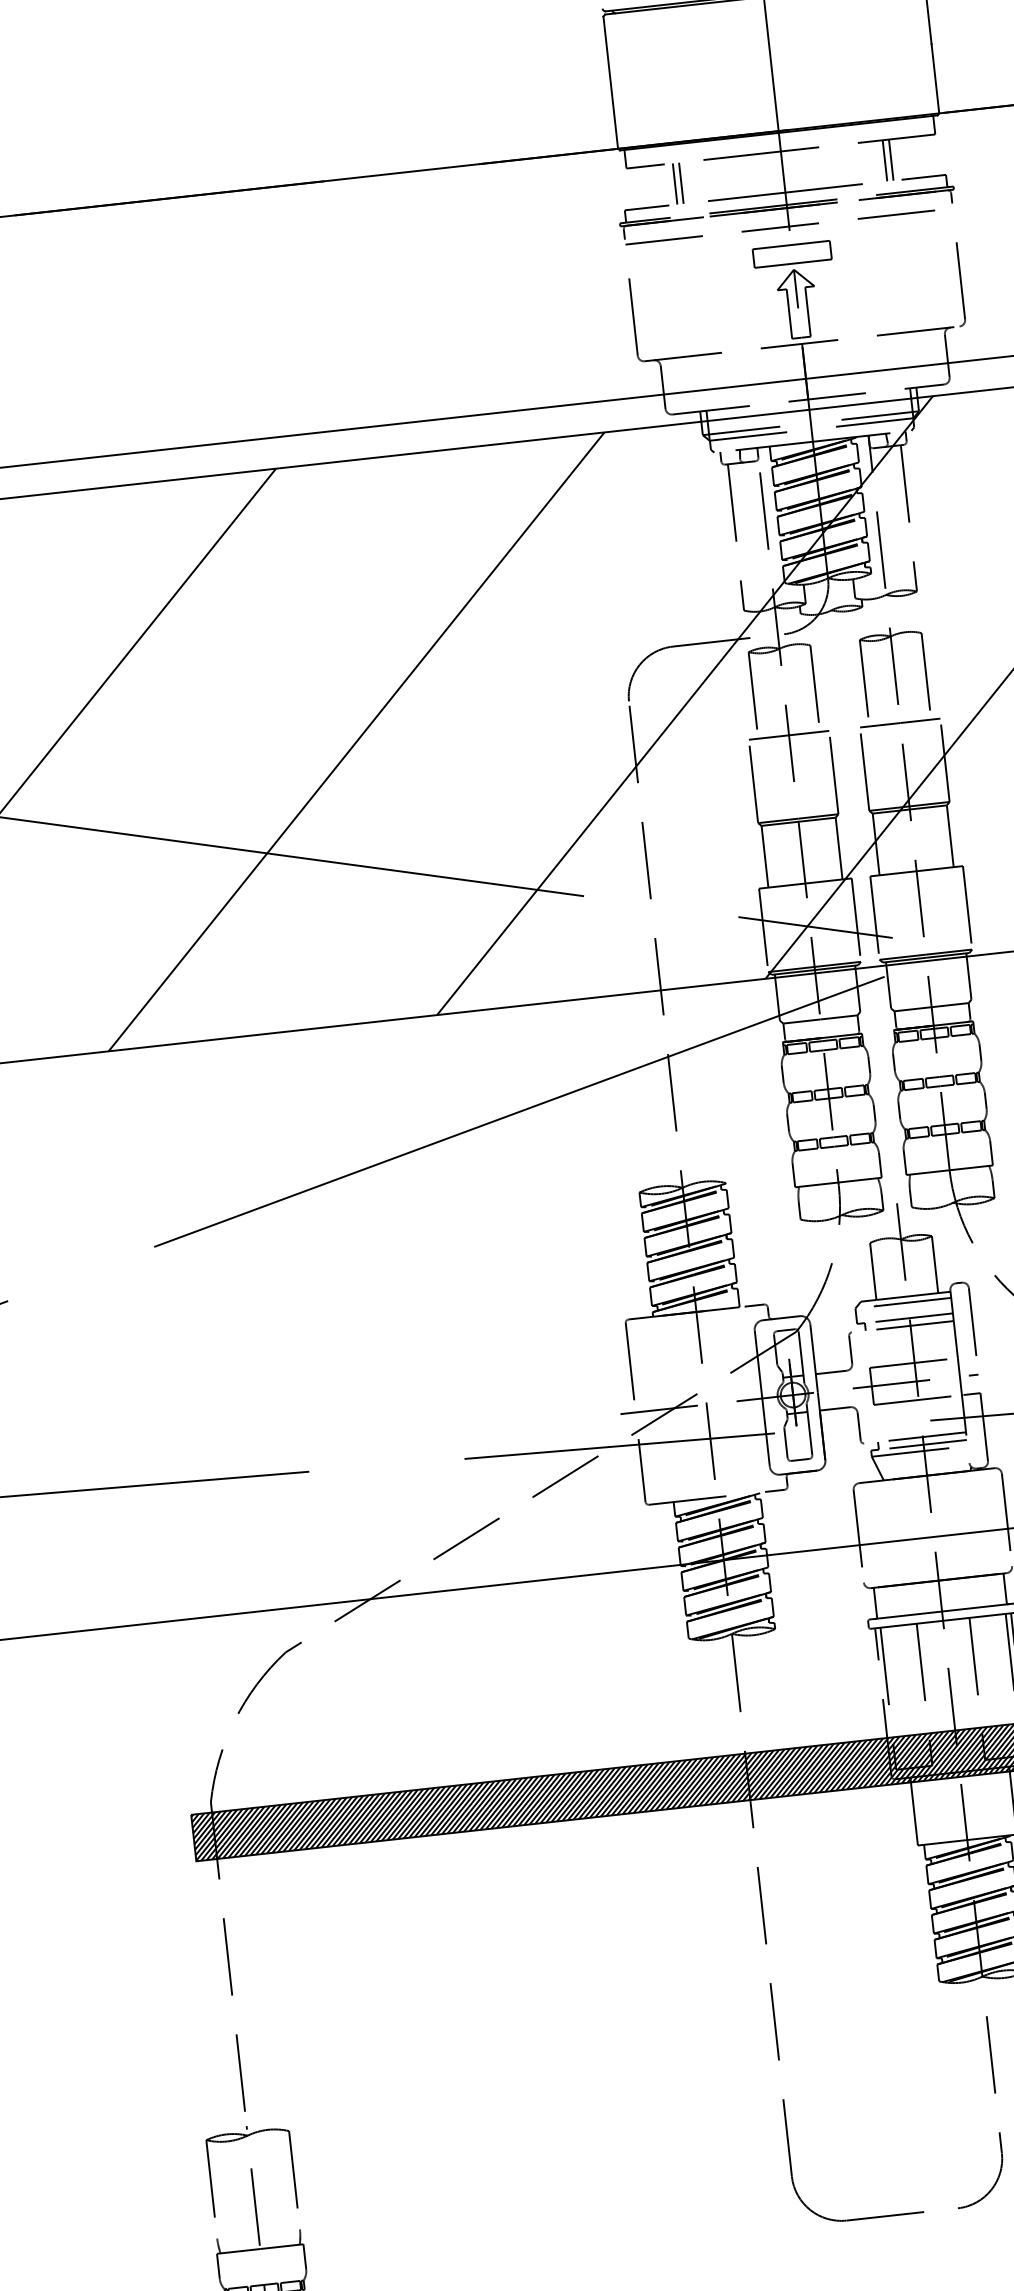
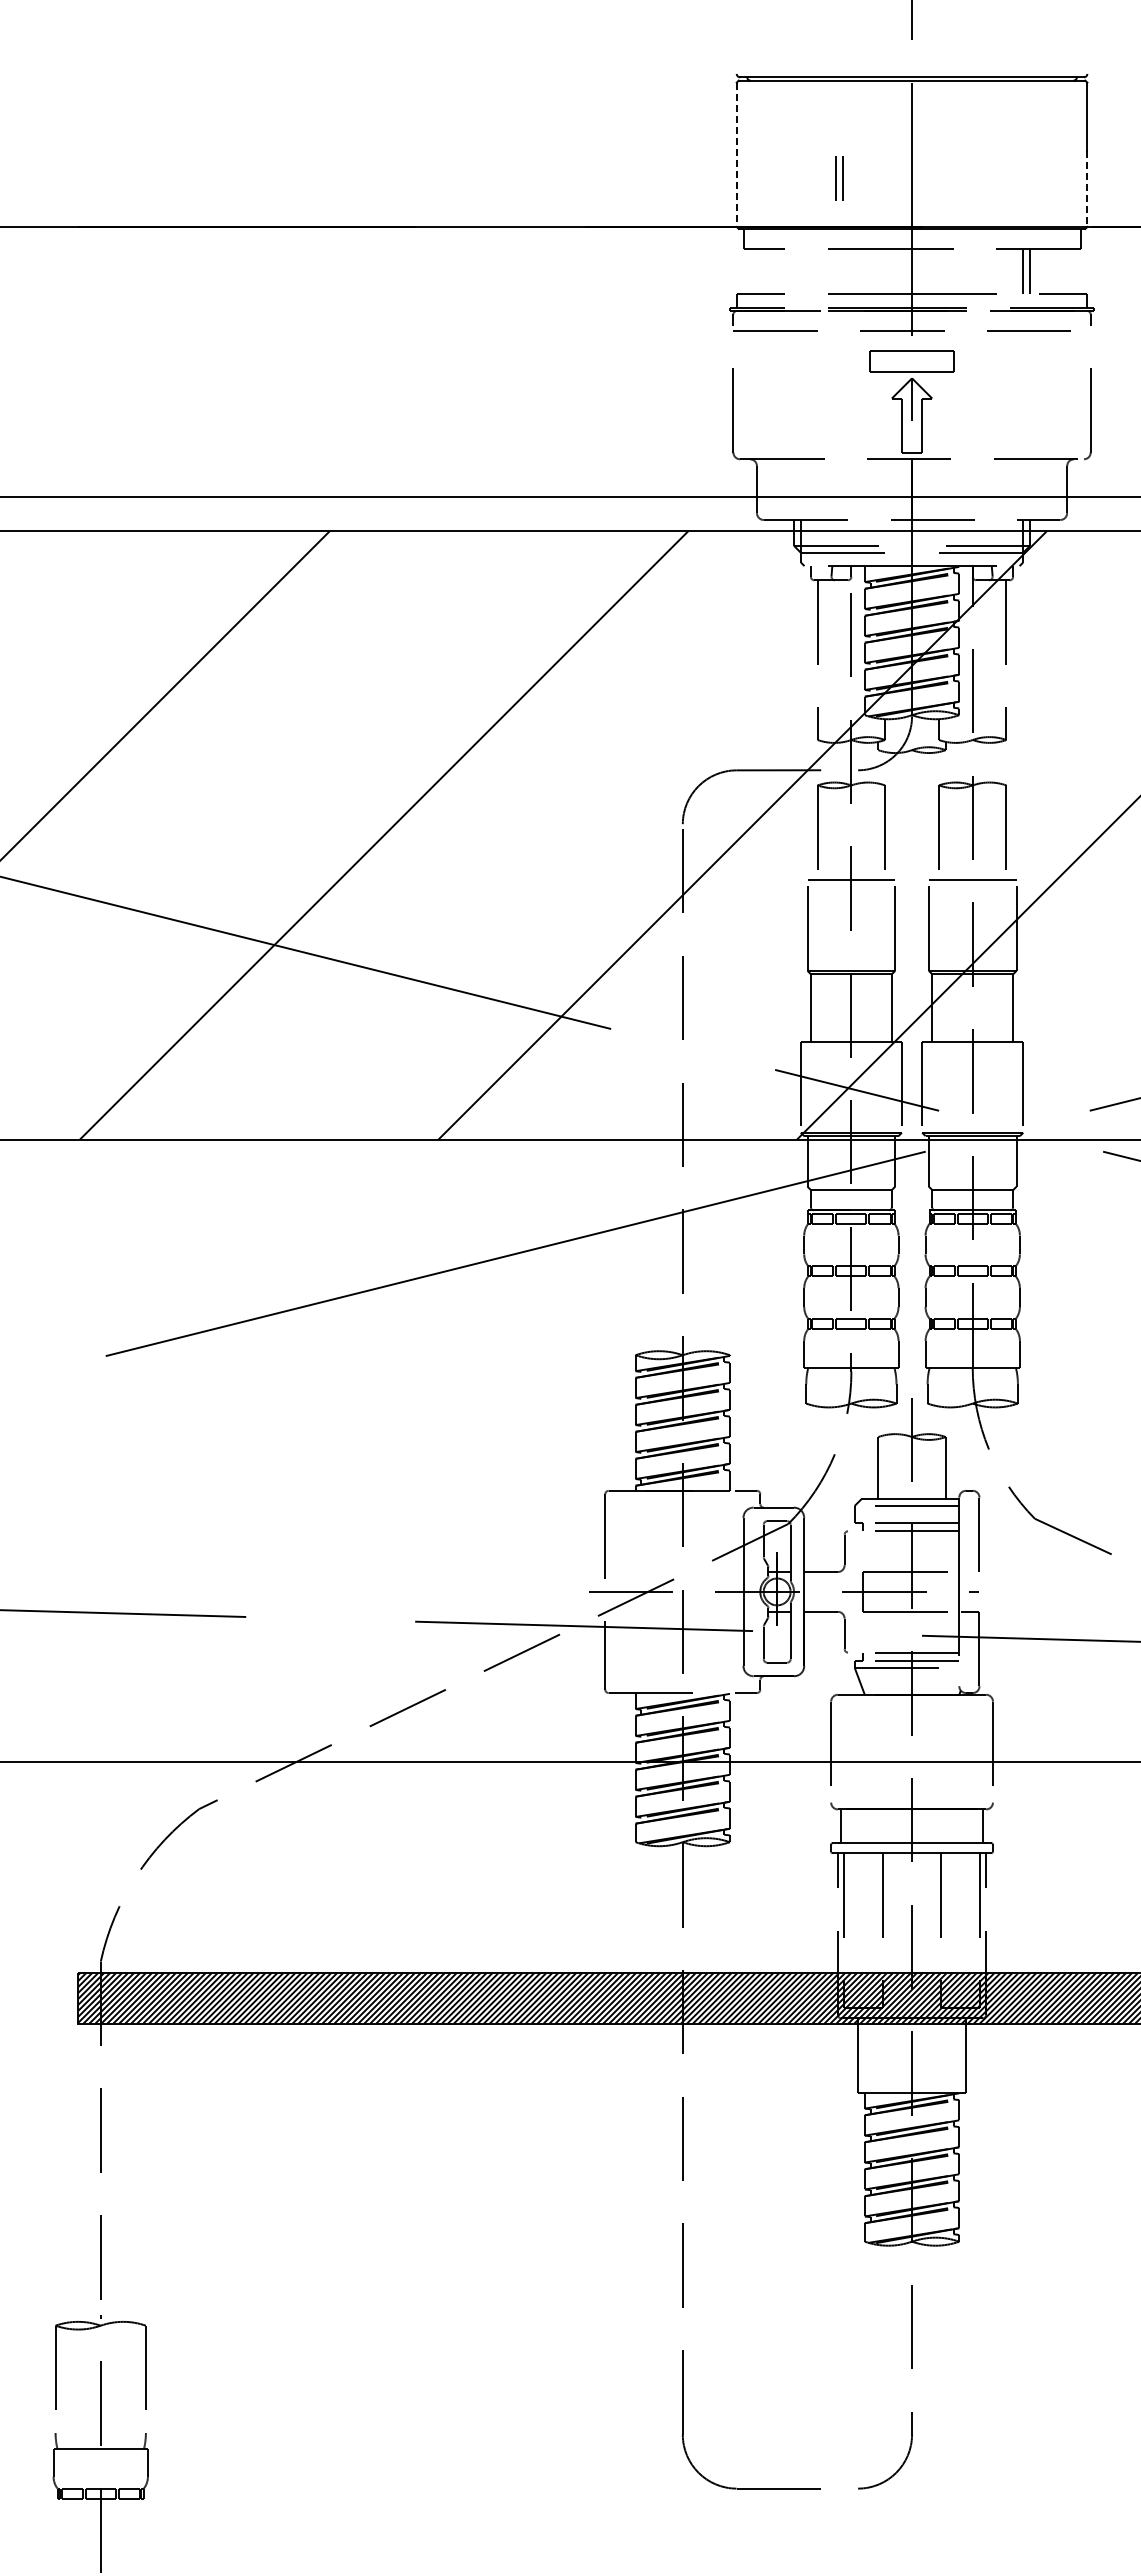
line: (935, 79) -> (1087, 189), solid -> dashed
line: (610, 83) -> (736, 155), solid -> dashed
part: (678, 183) -> (839, 178), moved

